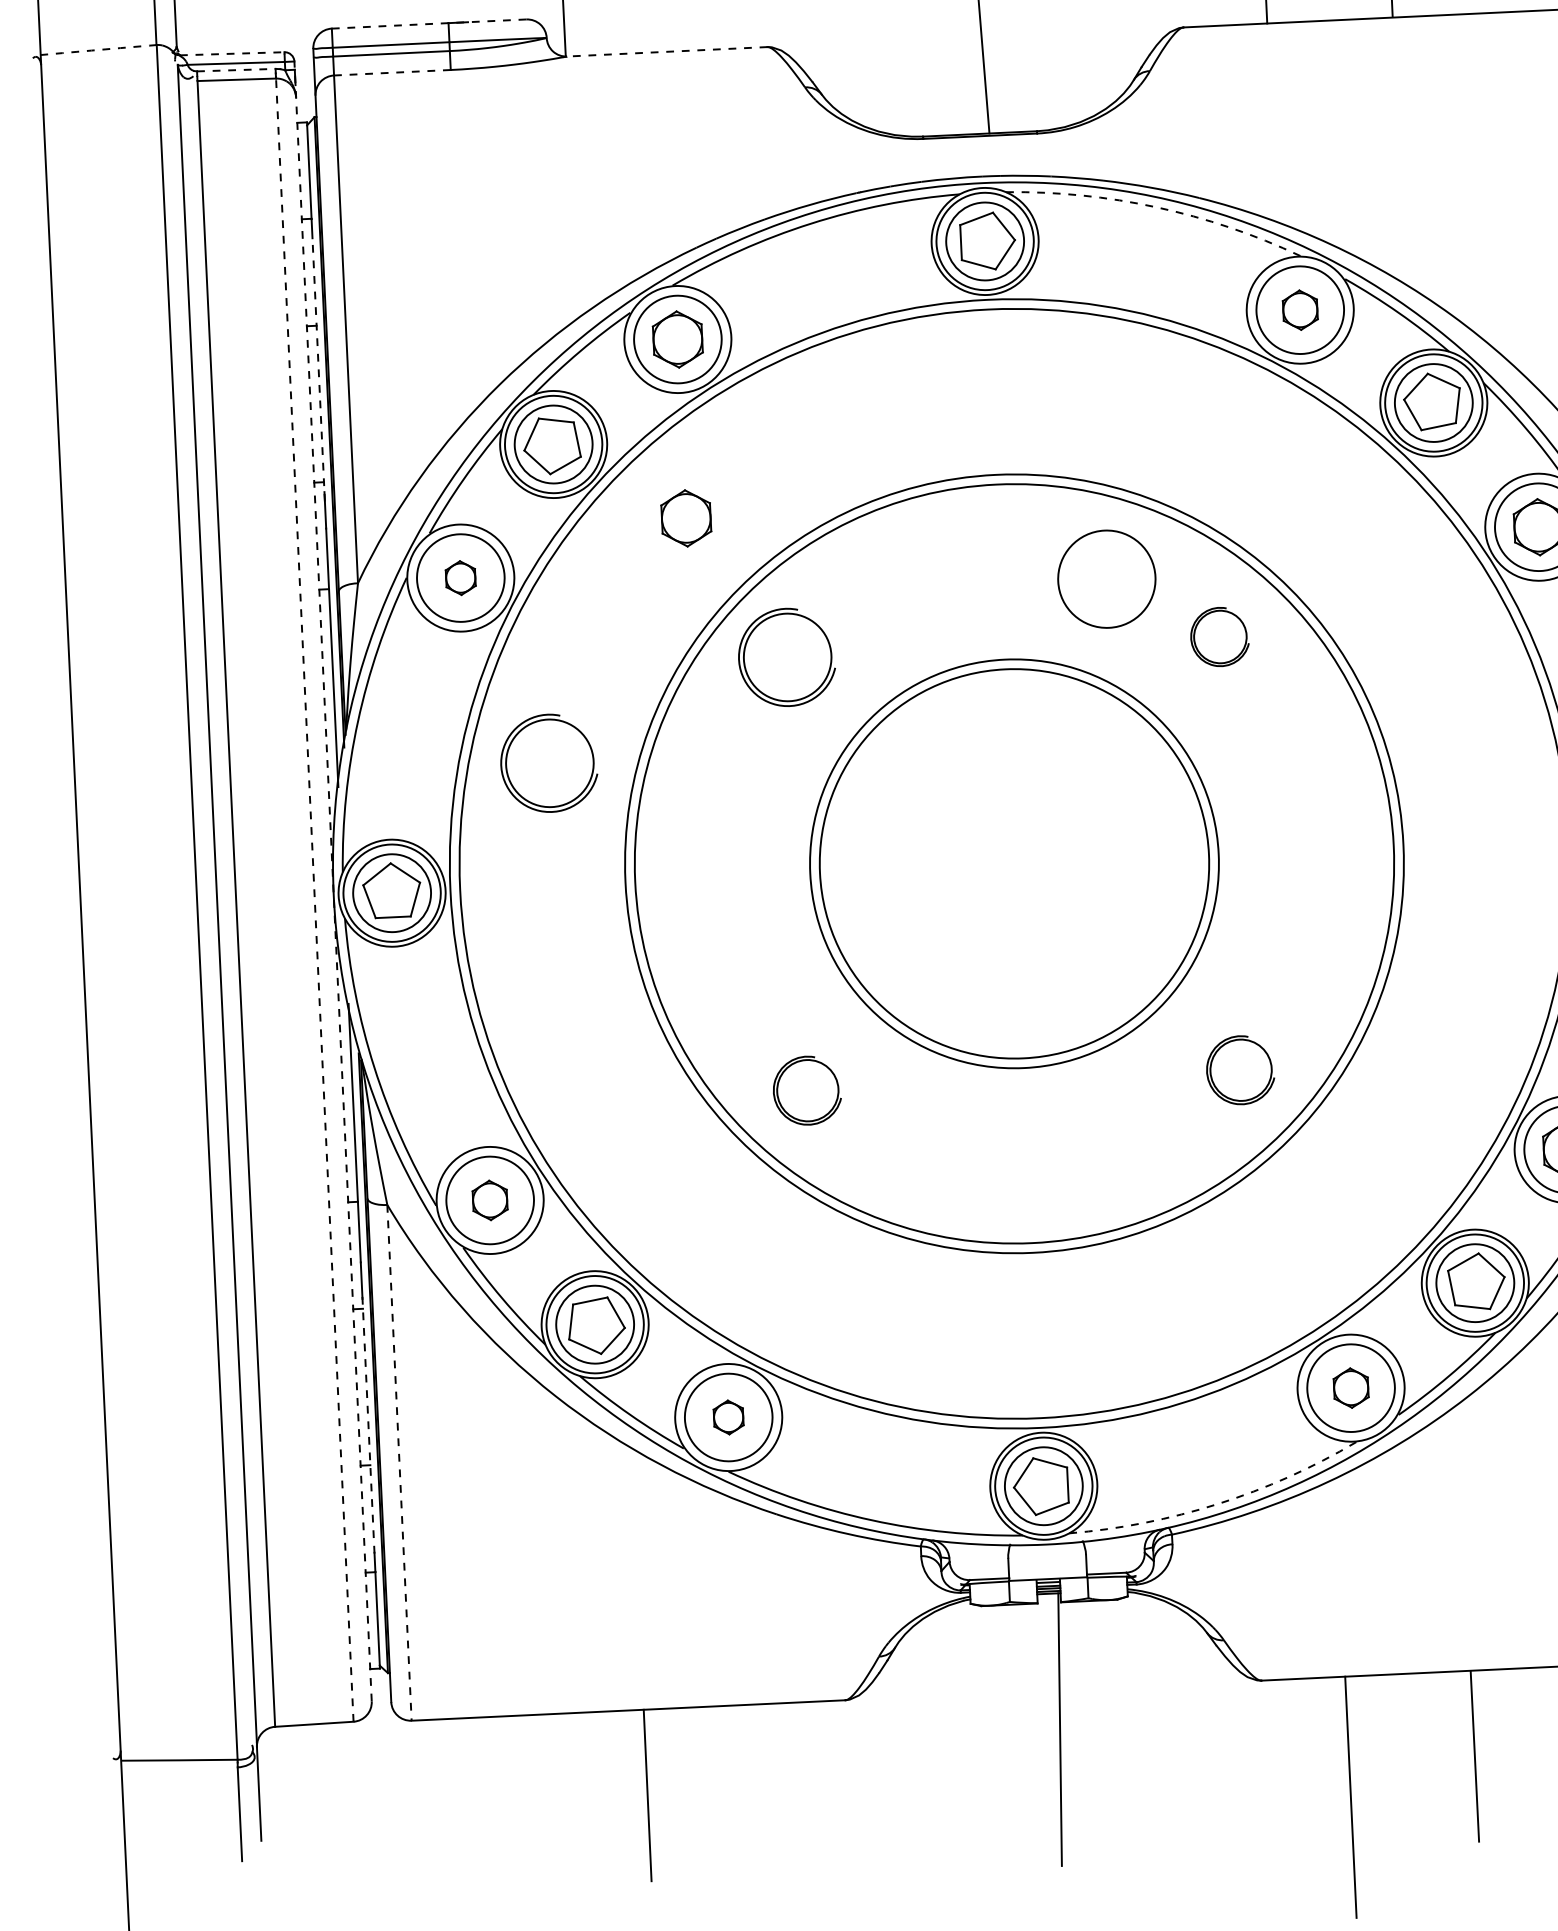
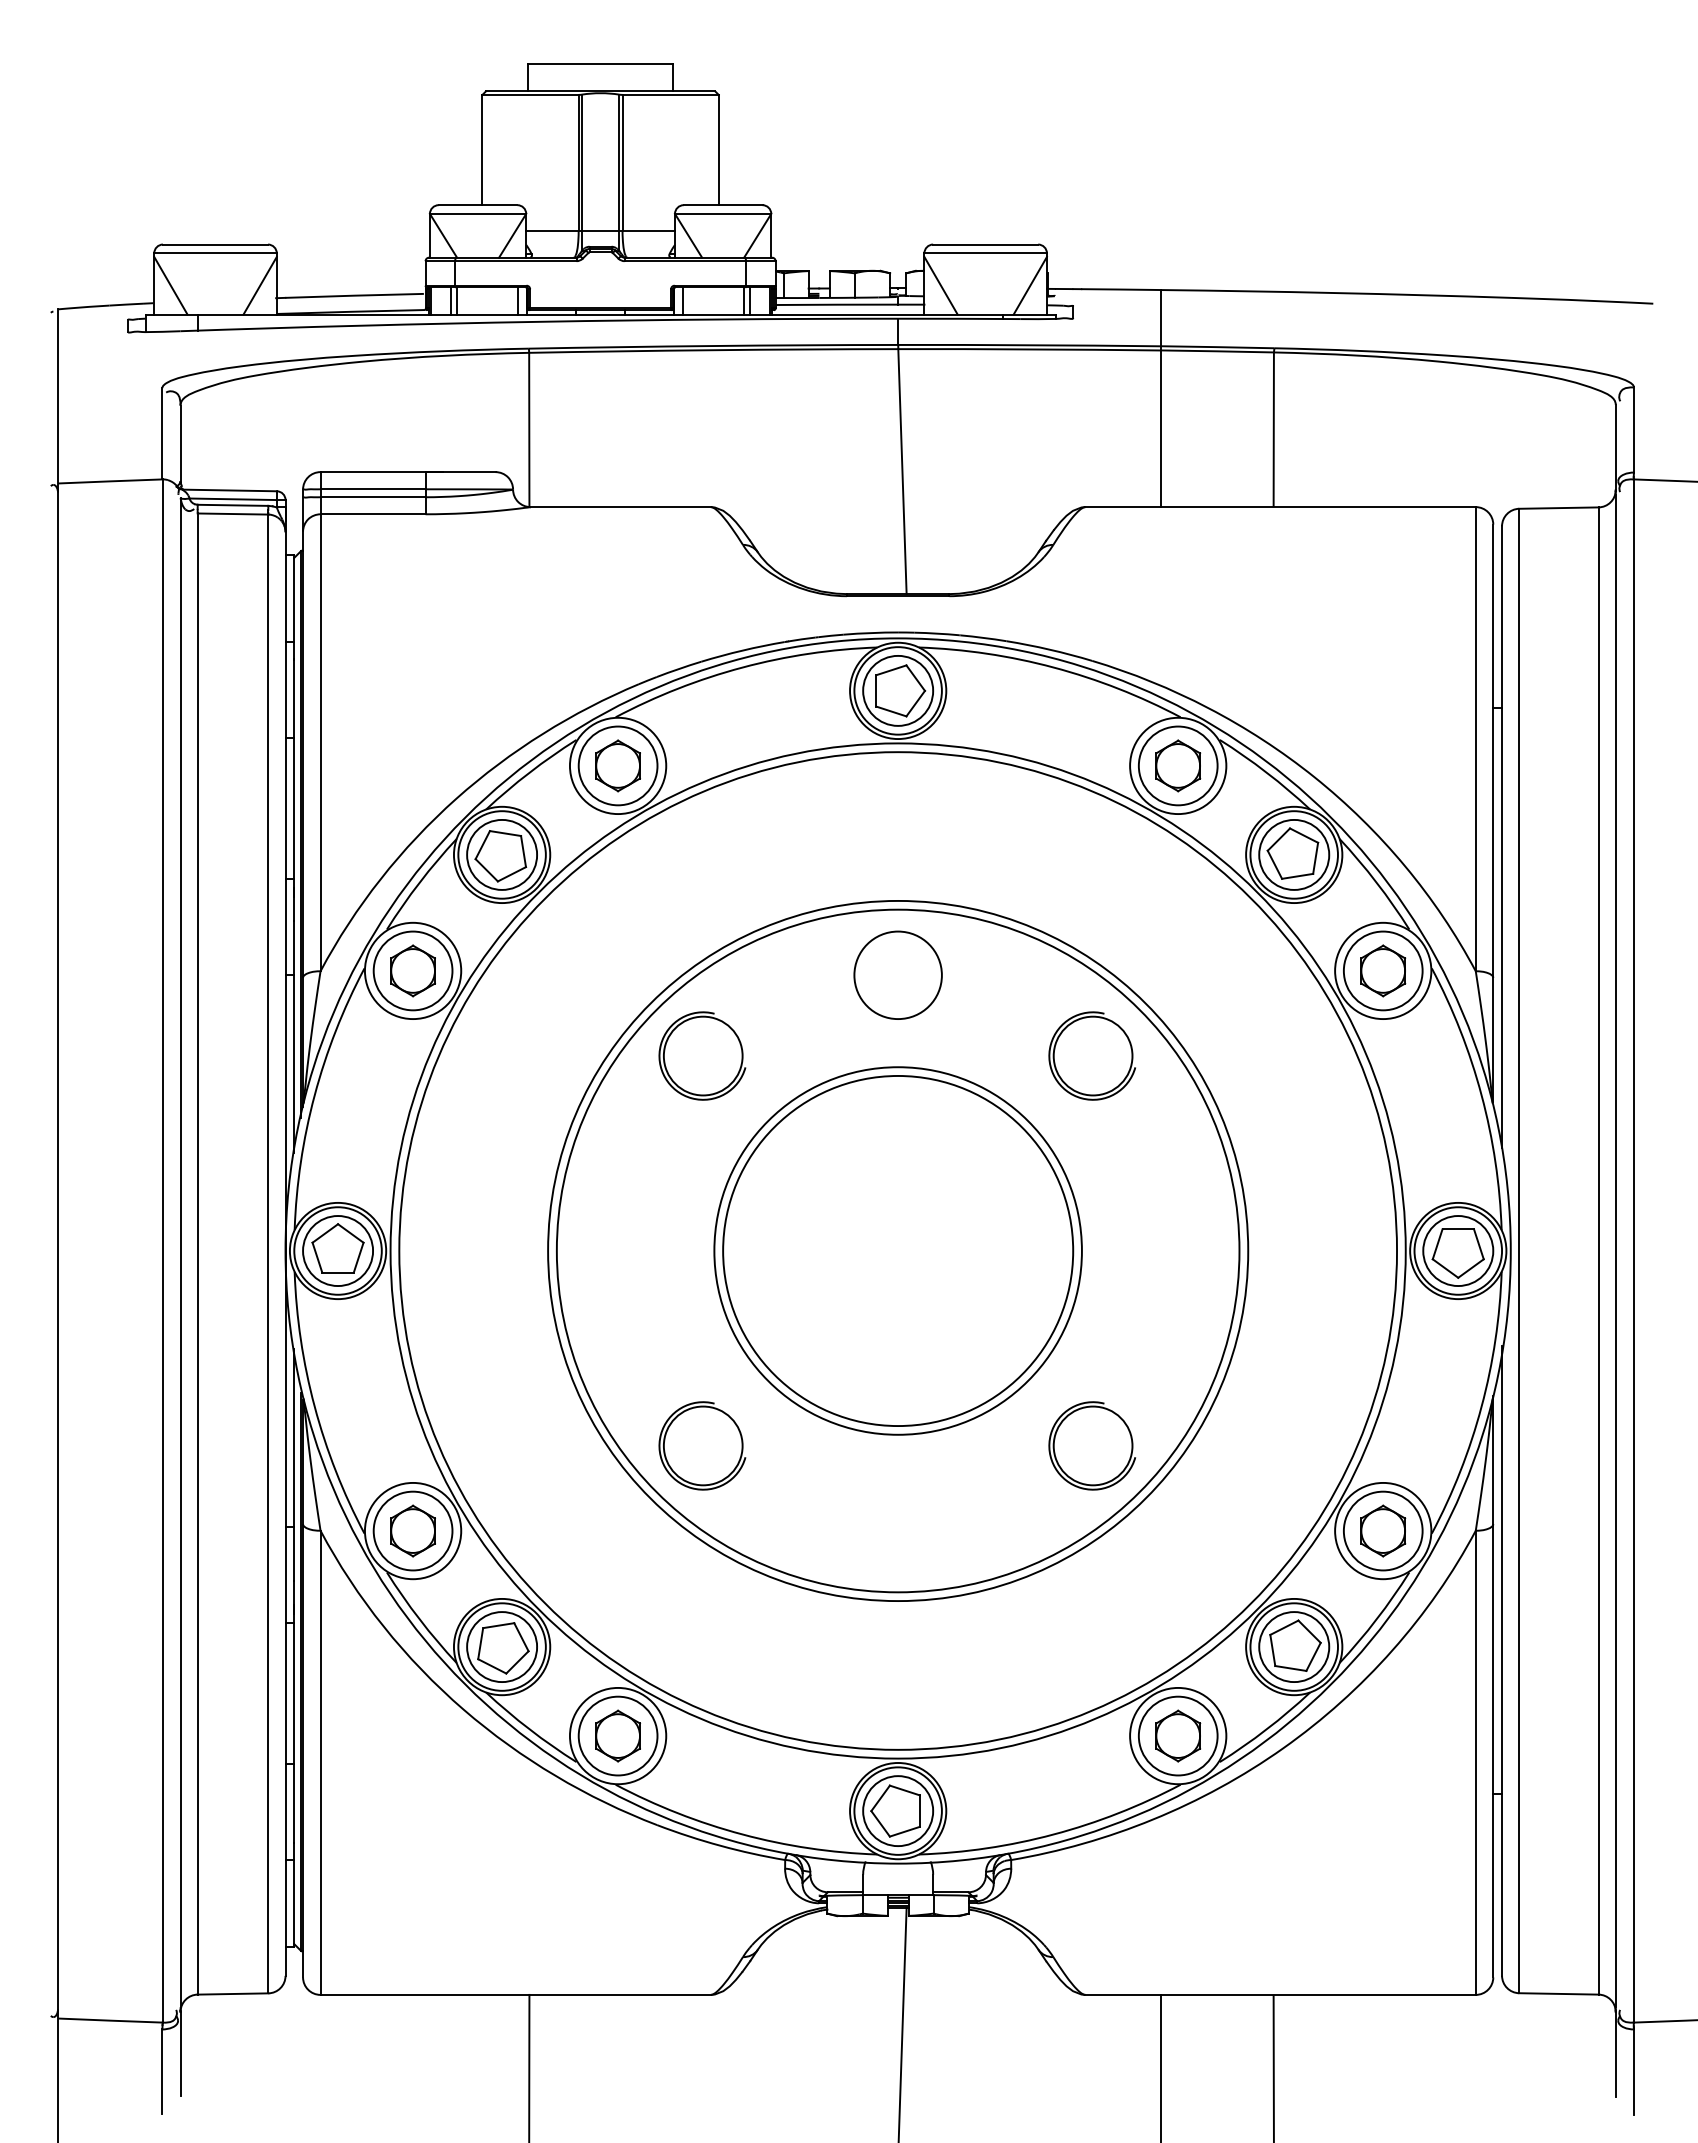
line: (429, 24) -> (408, 472), dashed -> solid
arc: (98, 50) -> (110, 481), dashed -> solid
line: (666, 52) -> (620, 507), dashed -> solid
line: (232, 53) -> (230, 490), dashed -> solid
line: (236, 70) -> (233, 505), dashed -> solid
line: (392, 72) -> (373, 514), dashed -> solid
arc: (1156, 207) -> (1053, 667), dashed -> solid
part: (1300, 309) -> (1178, 765), size x1.43
line: (318, 369) -> (294, 777), dashed -> solid
part: (685, 517) -> (617, 926), removed
part: (460, 577) -> (412, 970), size x1.67
circle: (1106, 578) -> (897, 974), moved
part: (1219, 636) -> (1091, 1055), size x1.67
part: (549, 762) -> (484, 1140), removed
line: (333, 880) -> (285, 1237), dashed -> solid
line: (314, 899) -> (268, 1253), dashed -> solid
part: (1240, 1069) -> (1092, 1445), size x1.43
part: (807, 1090) -> (702, 1445), size x1.43
part: (489, 1199) -> (412, 1530), size x1.43
part: (1351, 1387) -> (1178, 1735), size x1.43
part: (728, 1416) -> (617, 1735), size x1.67
line: (368, 1421) -> (294, 1724), dashed -> solid
line: (399, 1463) -> (320, 1763), dashed -> solid
arc: (1217, 1504) -> (1053, 1834), dashed -> solid

